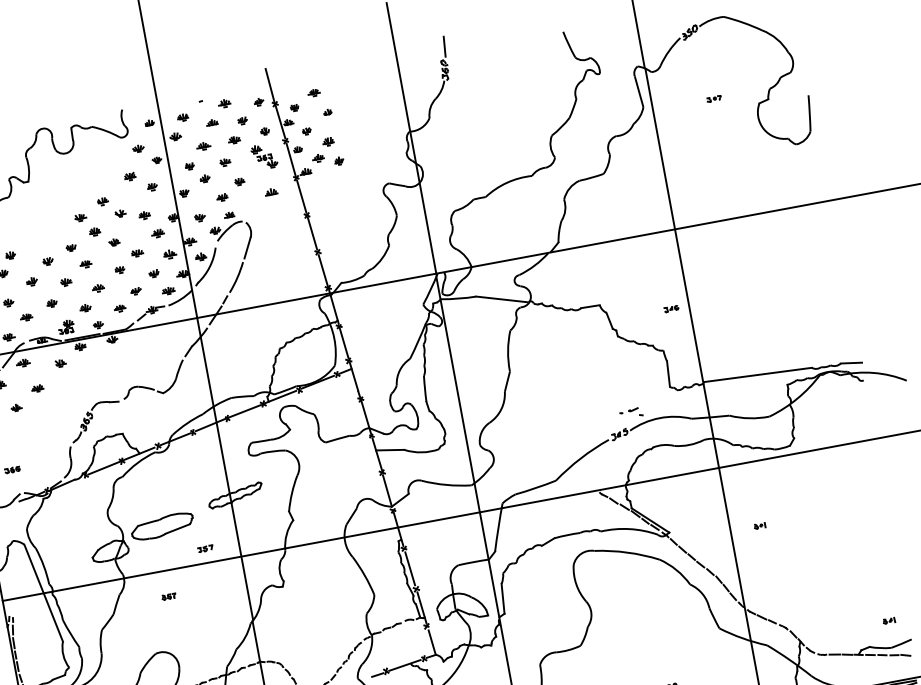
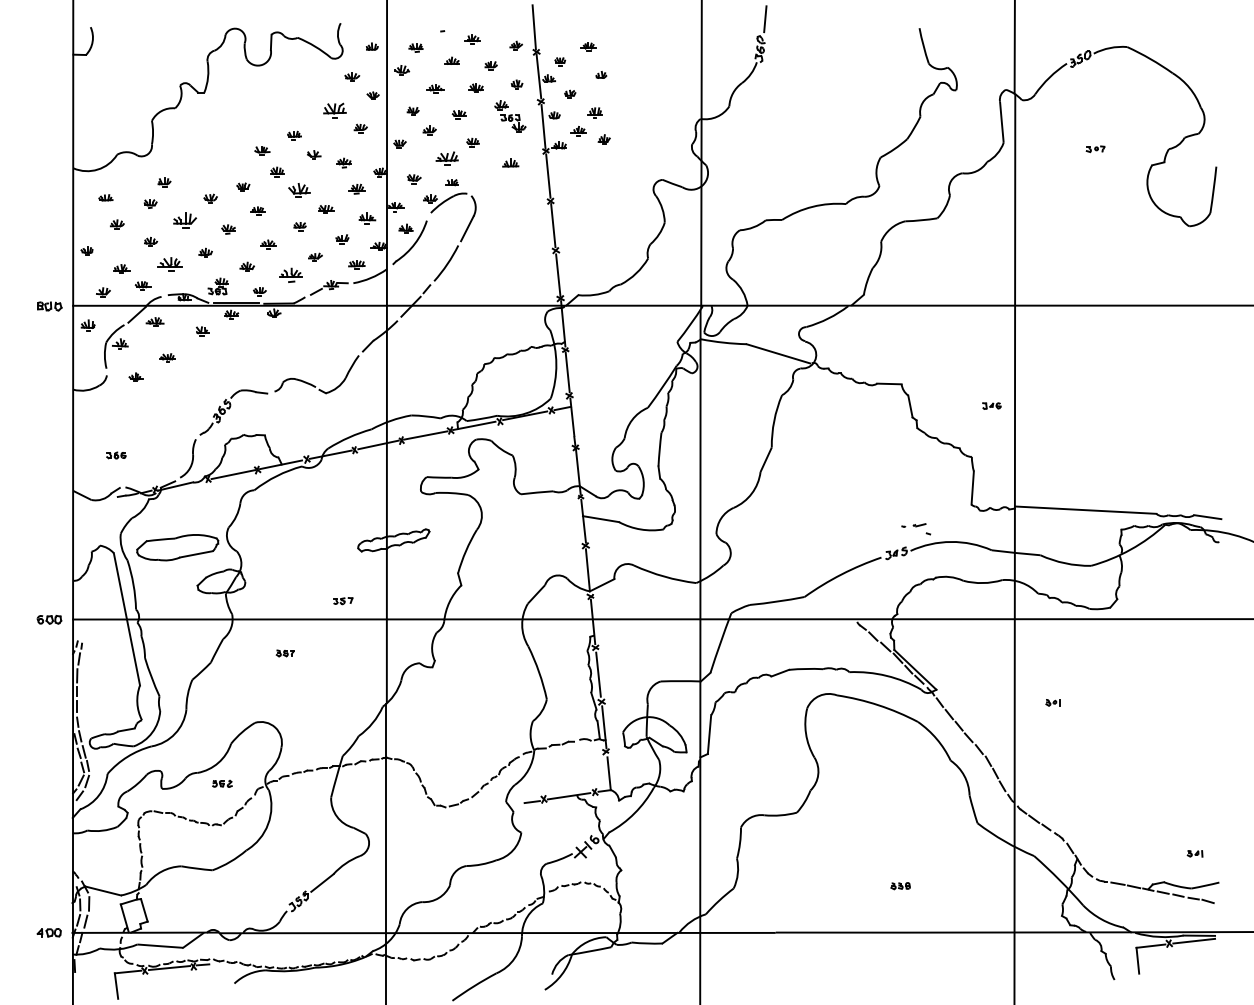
part: (129, 176) -> (334, 110), size x1.6
part: (221, 197) -> (446, 158), size x1.6
part: (114, 241) -> (299, 189), size x1.6
part: (31, 281) -> (185, 220), size x1.6
part: (119, 308) -> (290, 275), size x1.6
part: (26, 317) -> (169, 264), size x1.6
part: (162, 526) -> (177, 547), moved

